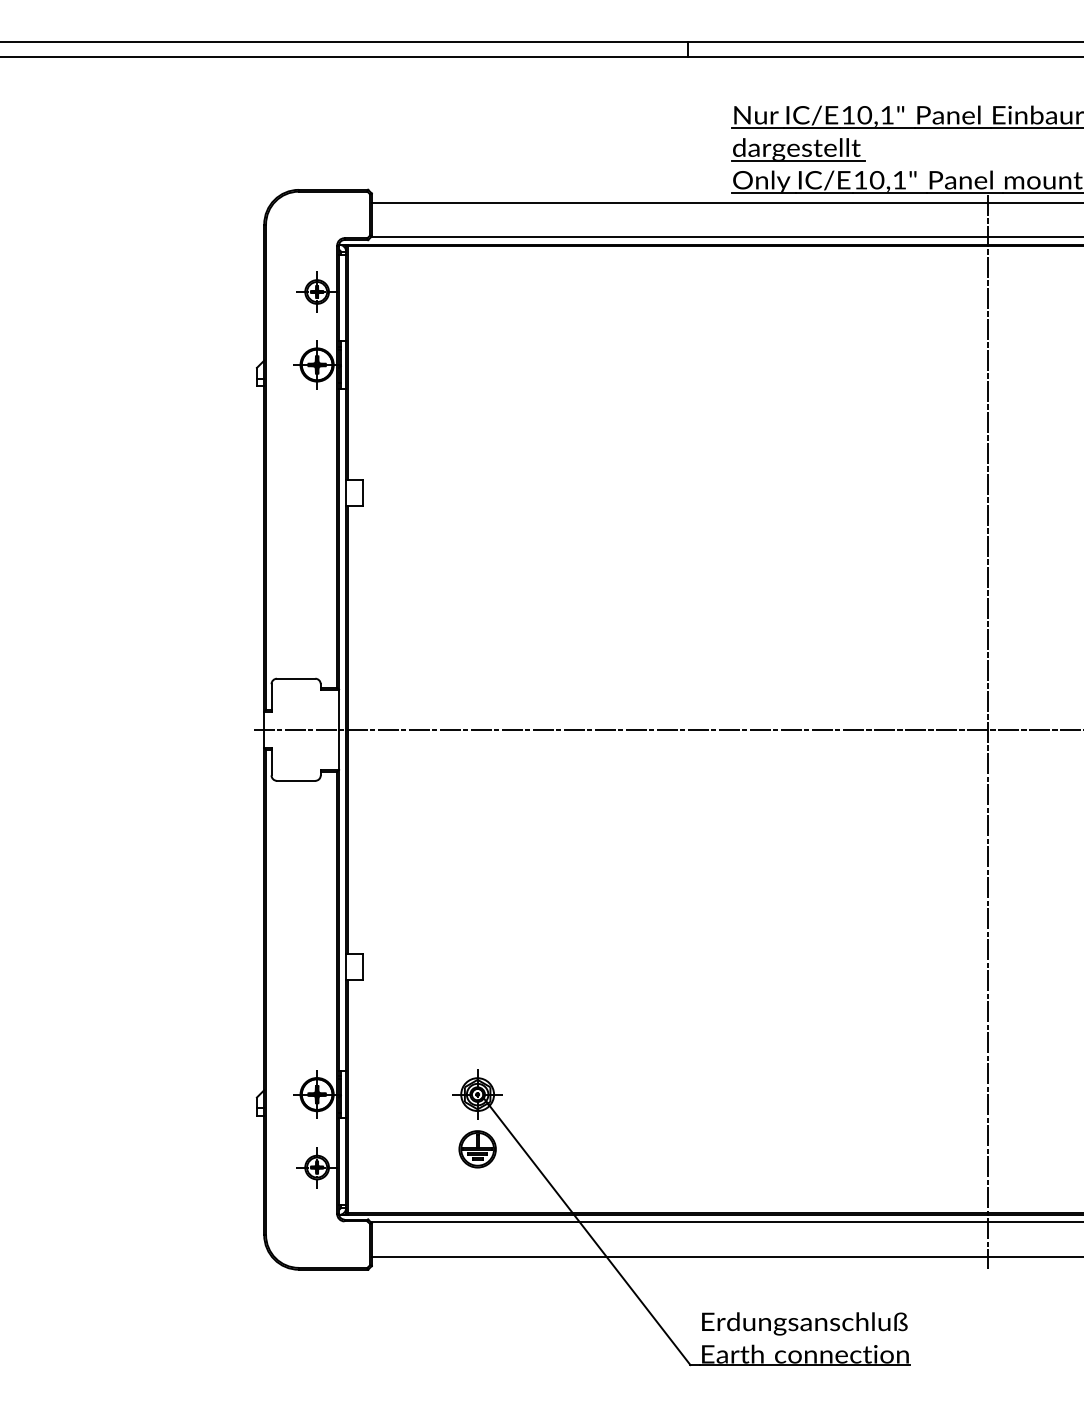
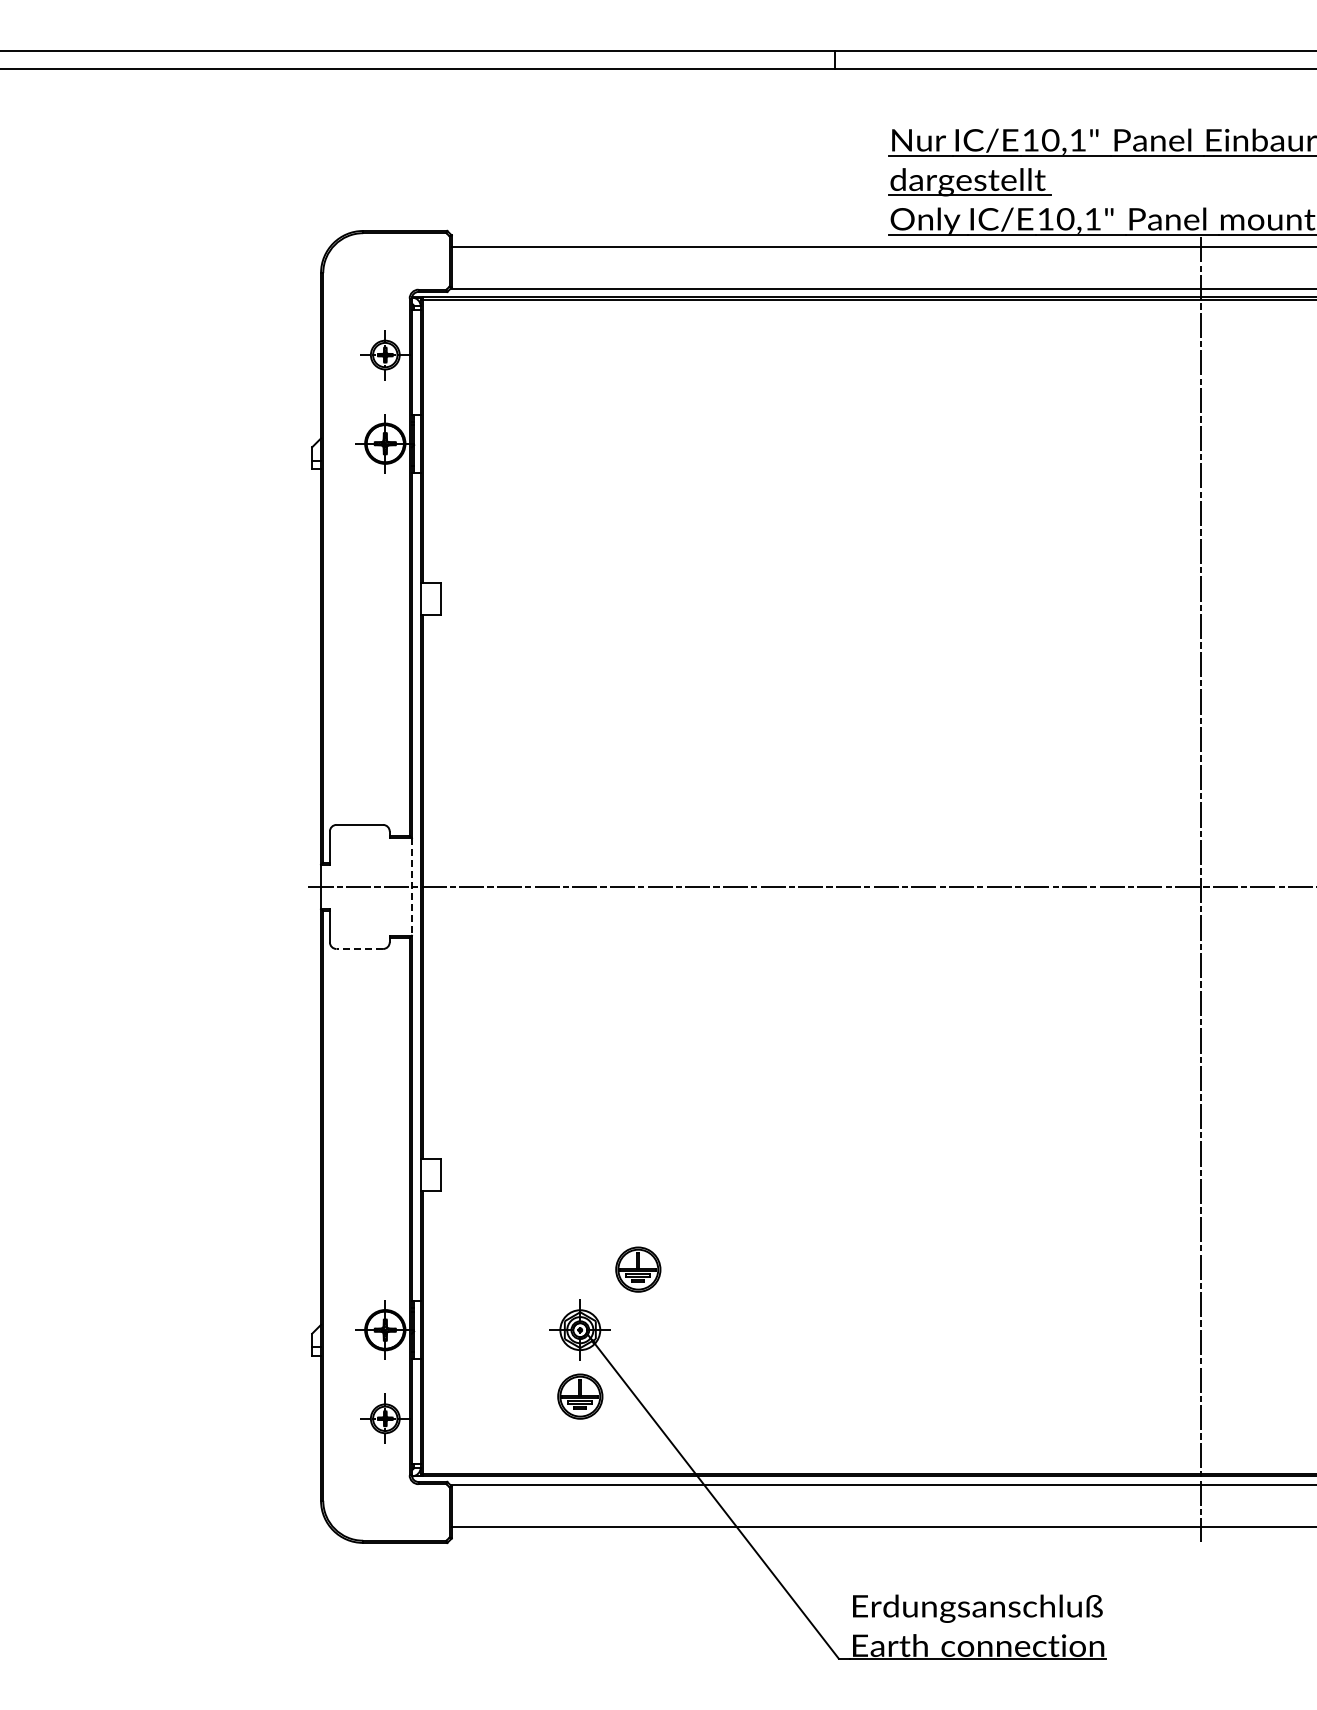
line: (338, 729) -> (411, 886), solid -> dashed
line: (295, 781) -> (359, 949), solid -> dashed
part: (525, 1044) -> (638, 1269), added

